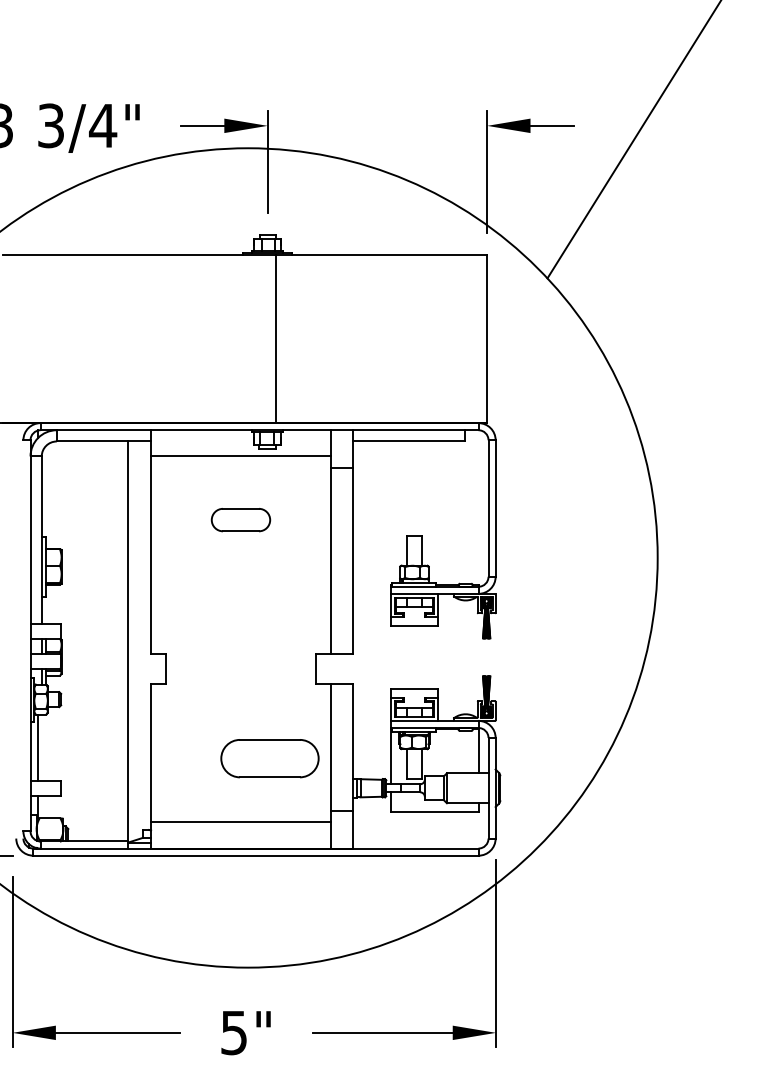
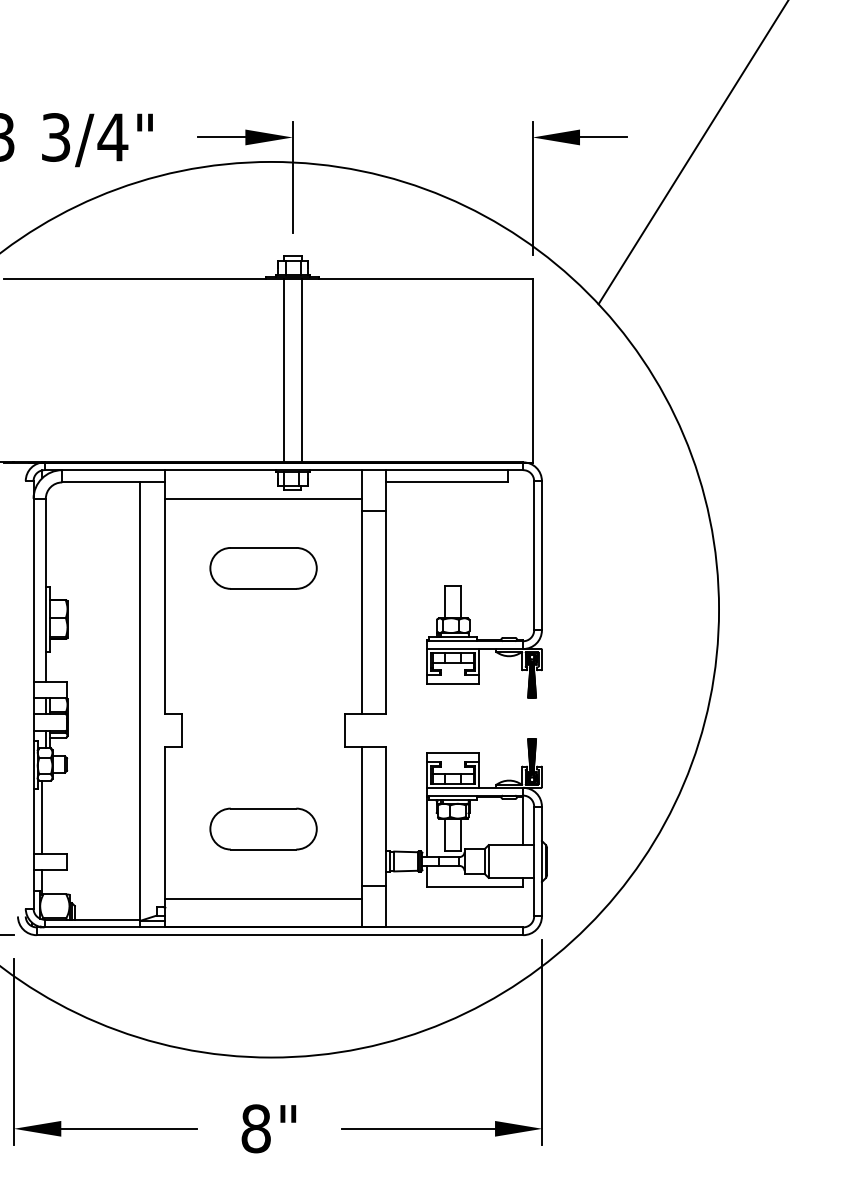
line: (259, 339) -> (283, 370), added
part: (240, 519) -> (263, 567), size x1.67
part: (269, 758) -> (263, 828), moved
text: (234, 1032) -> (256, 1128), 5" -> 8"

